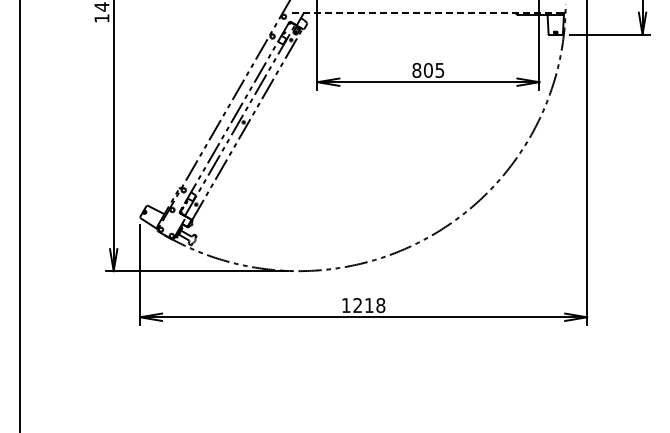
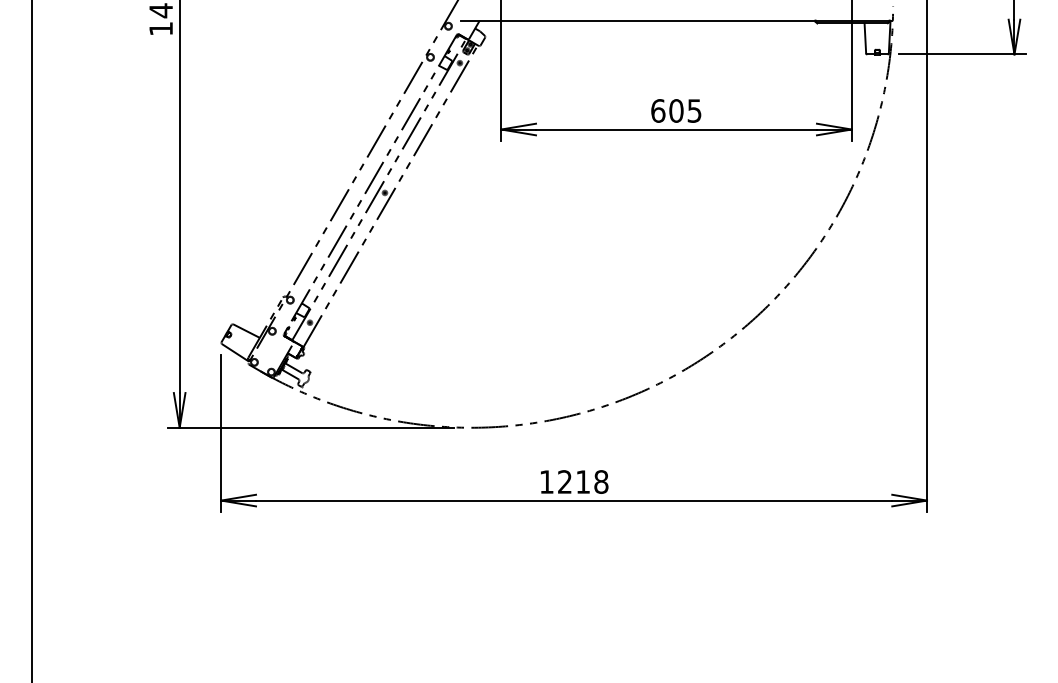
line: (428, 13) -> (676, 21), dashed -> solid
text: (416, 69) -> (657, 109), 805 -> 605

